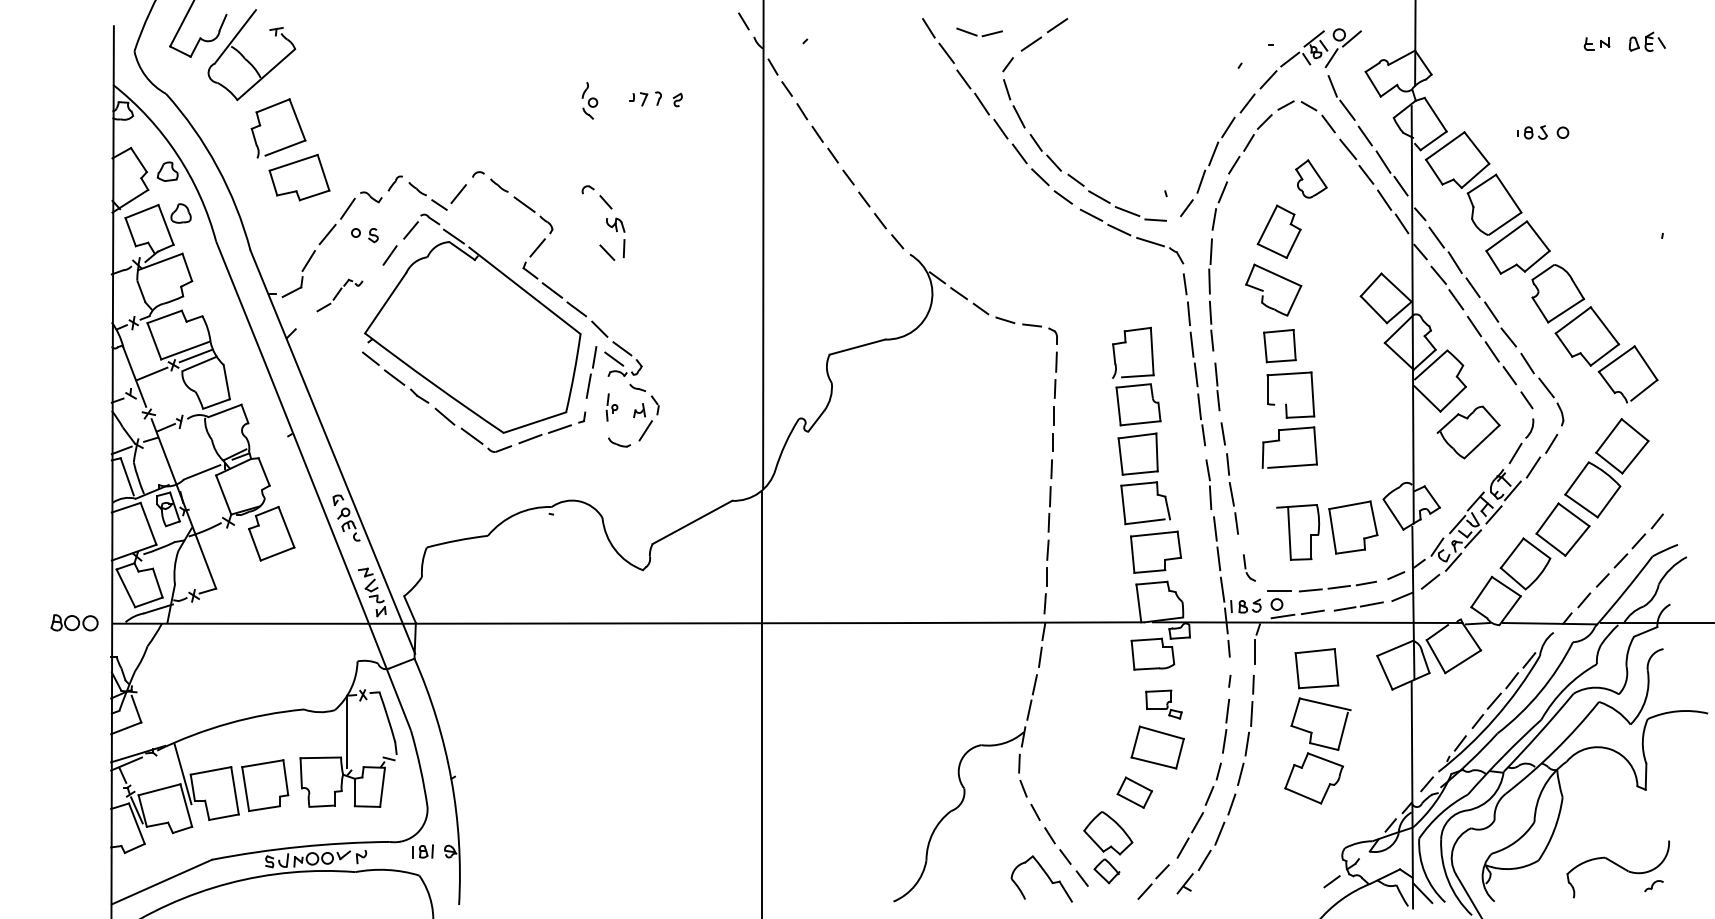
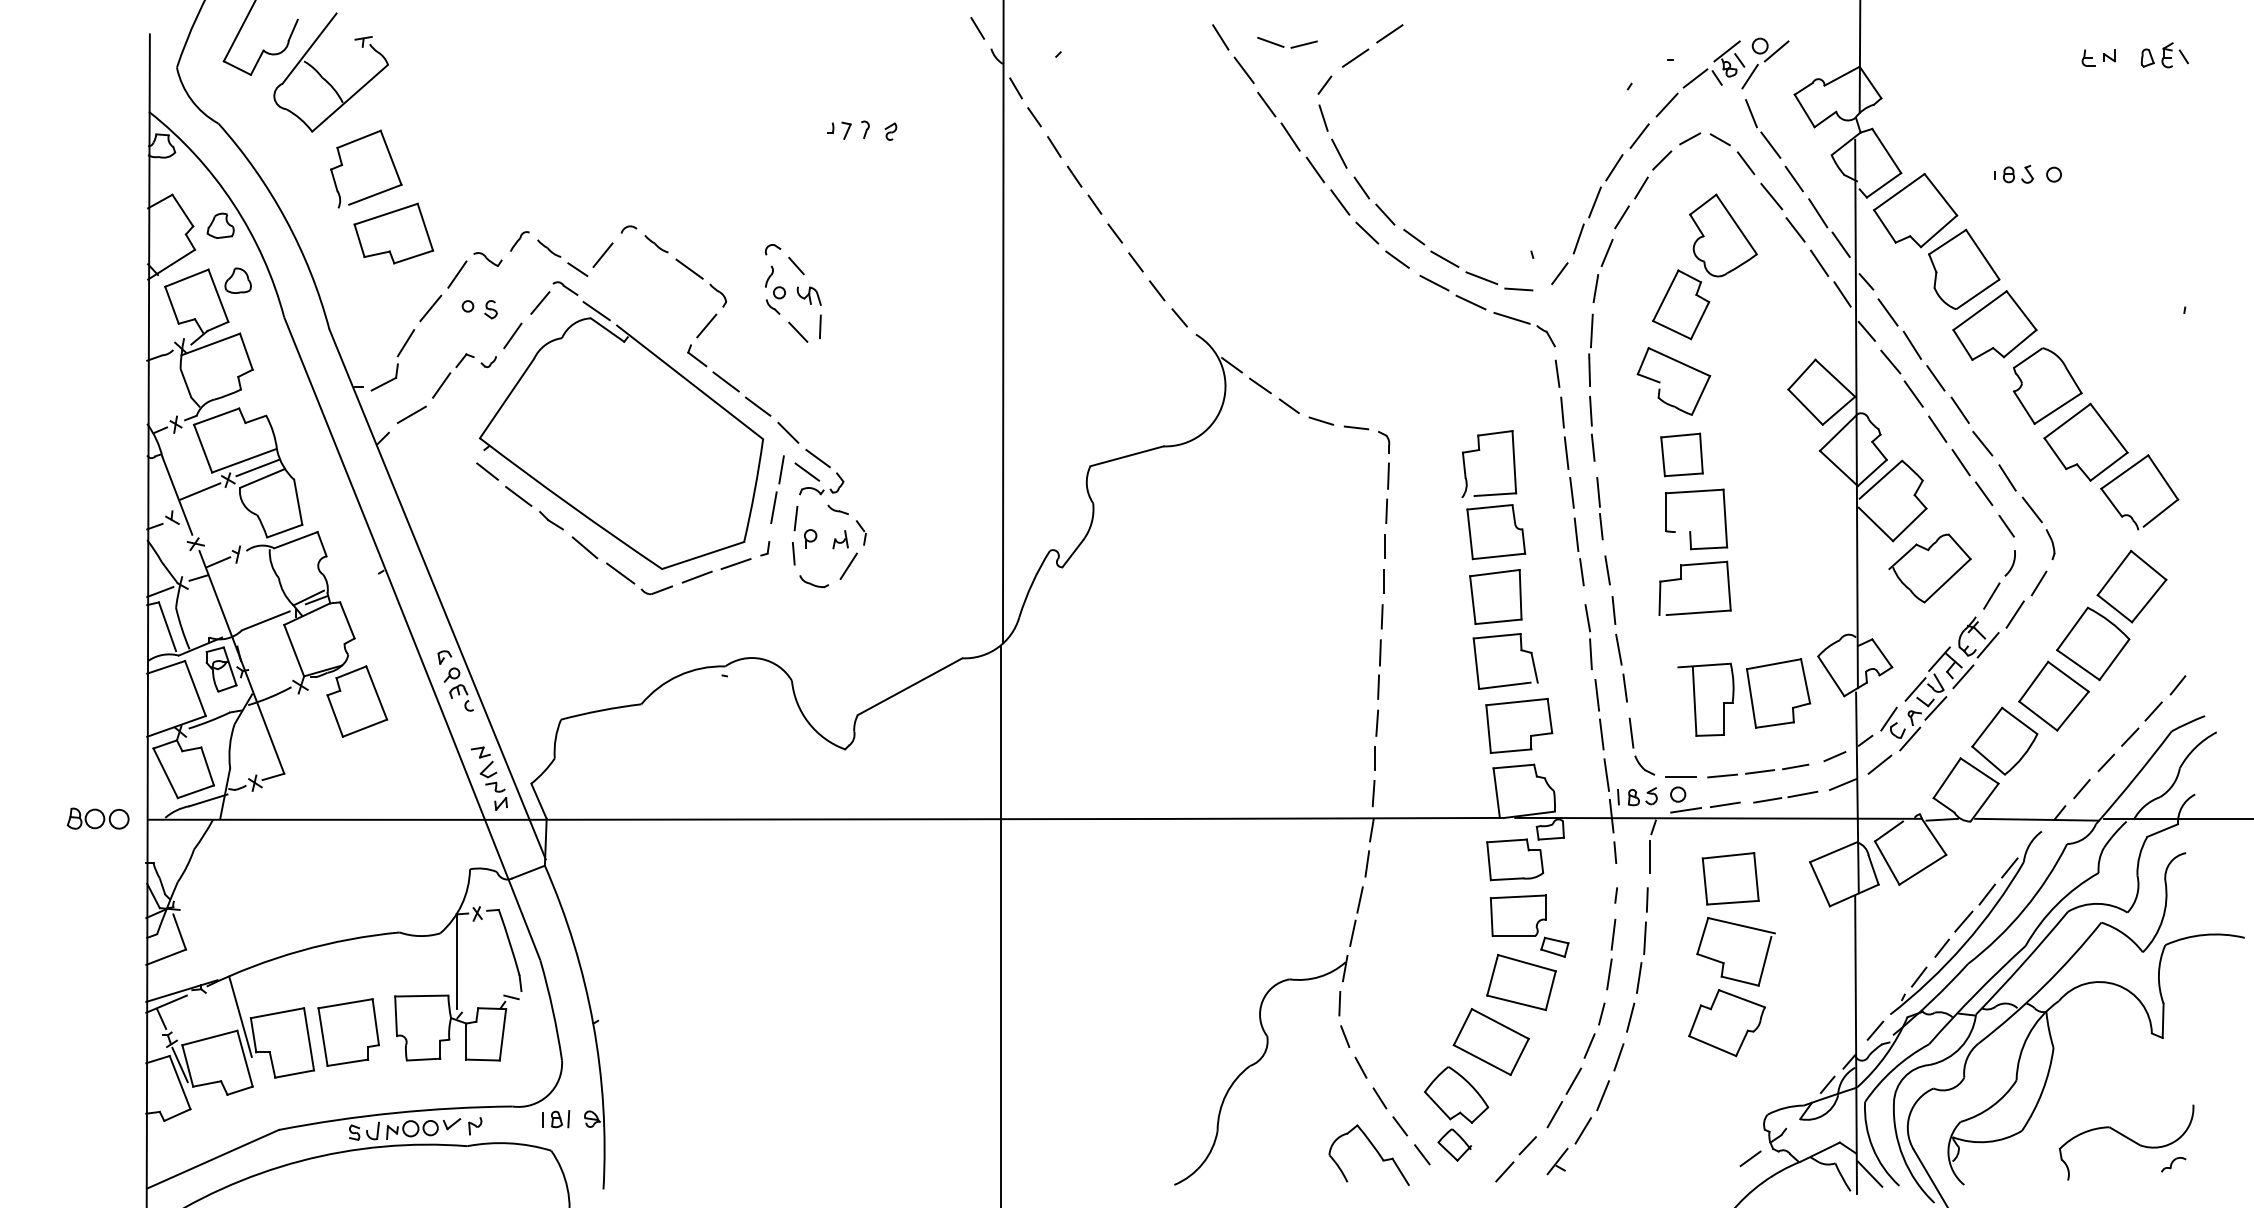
part: (589, 100) -> (774, 289), moved
part: (1311, 178) -> (1723, 234), size x1.67
part: (339, 295) -> (446, 388), size x1.67
part: (611, 407) -> (803, 535), size x1.67
part: (1249, 567) -> (1642, 745), size x1.67
part: (1163, 704) -> (1529, 925), size x1.67
part: (1134, 792) -> (1490, 1041), size x1.67

